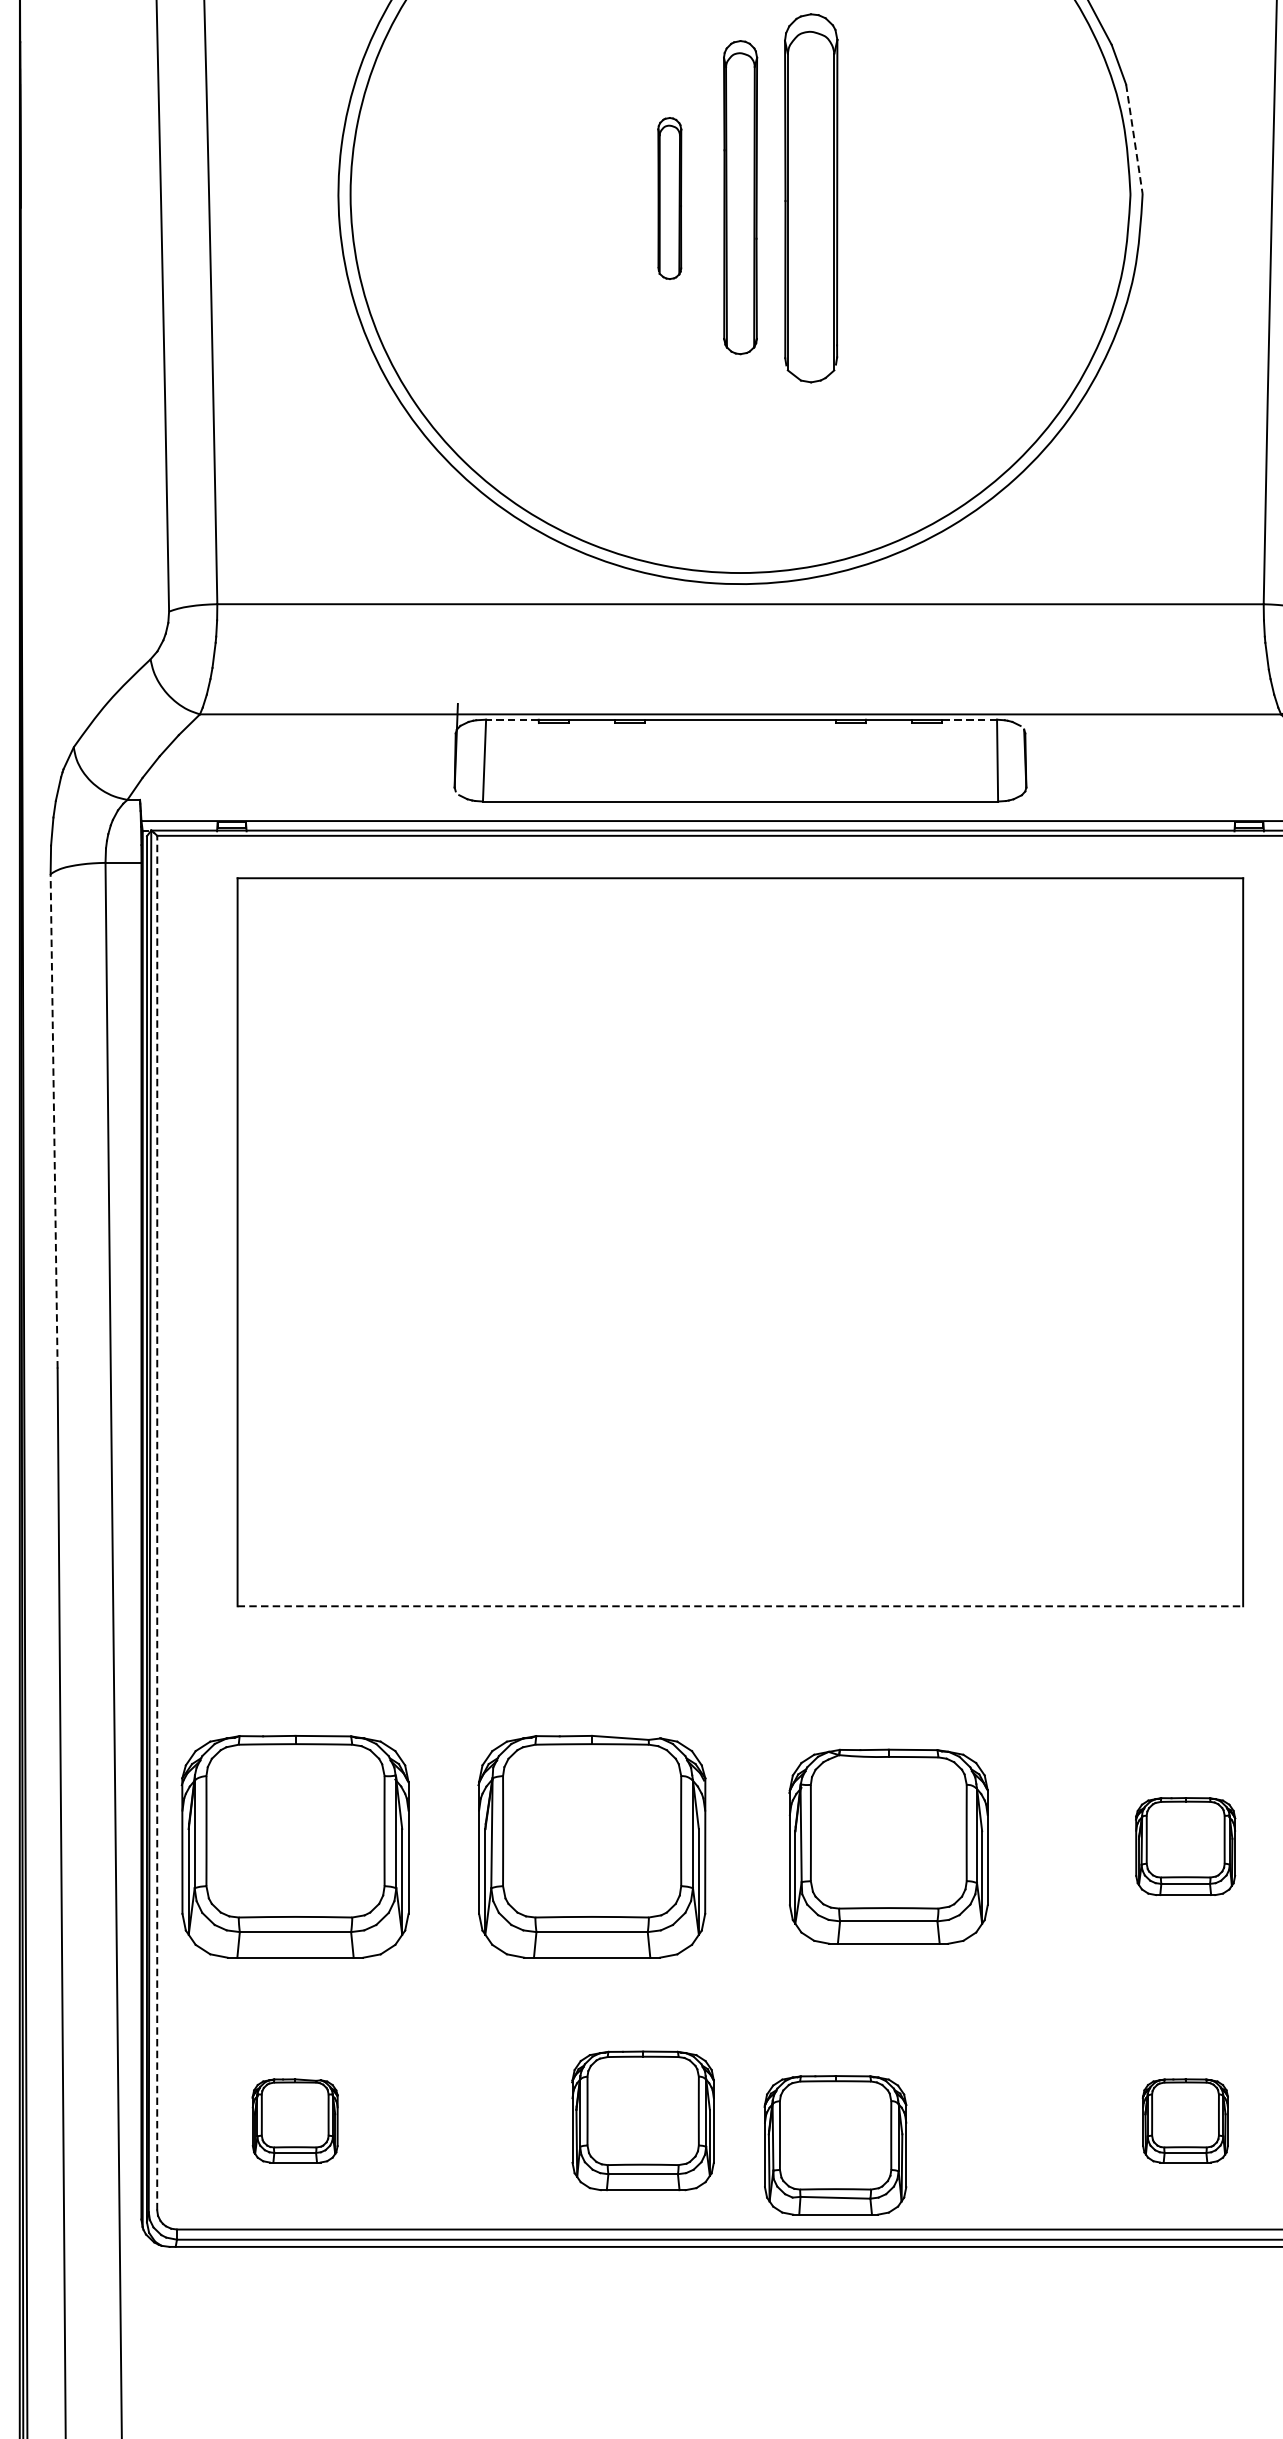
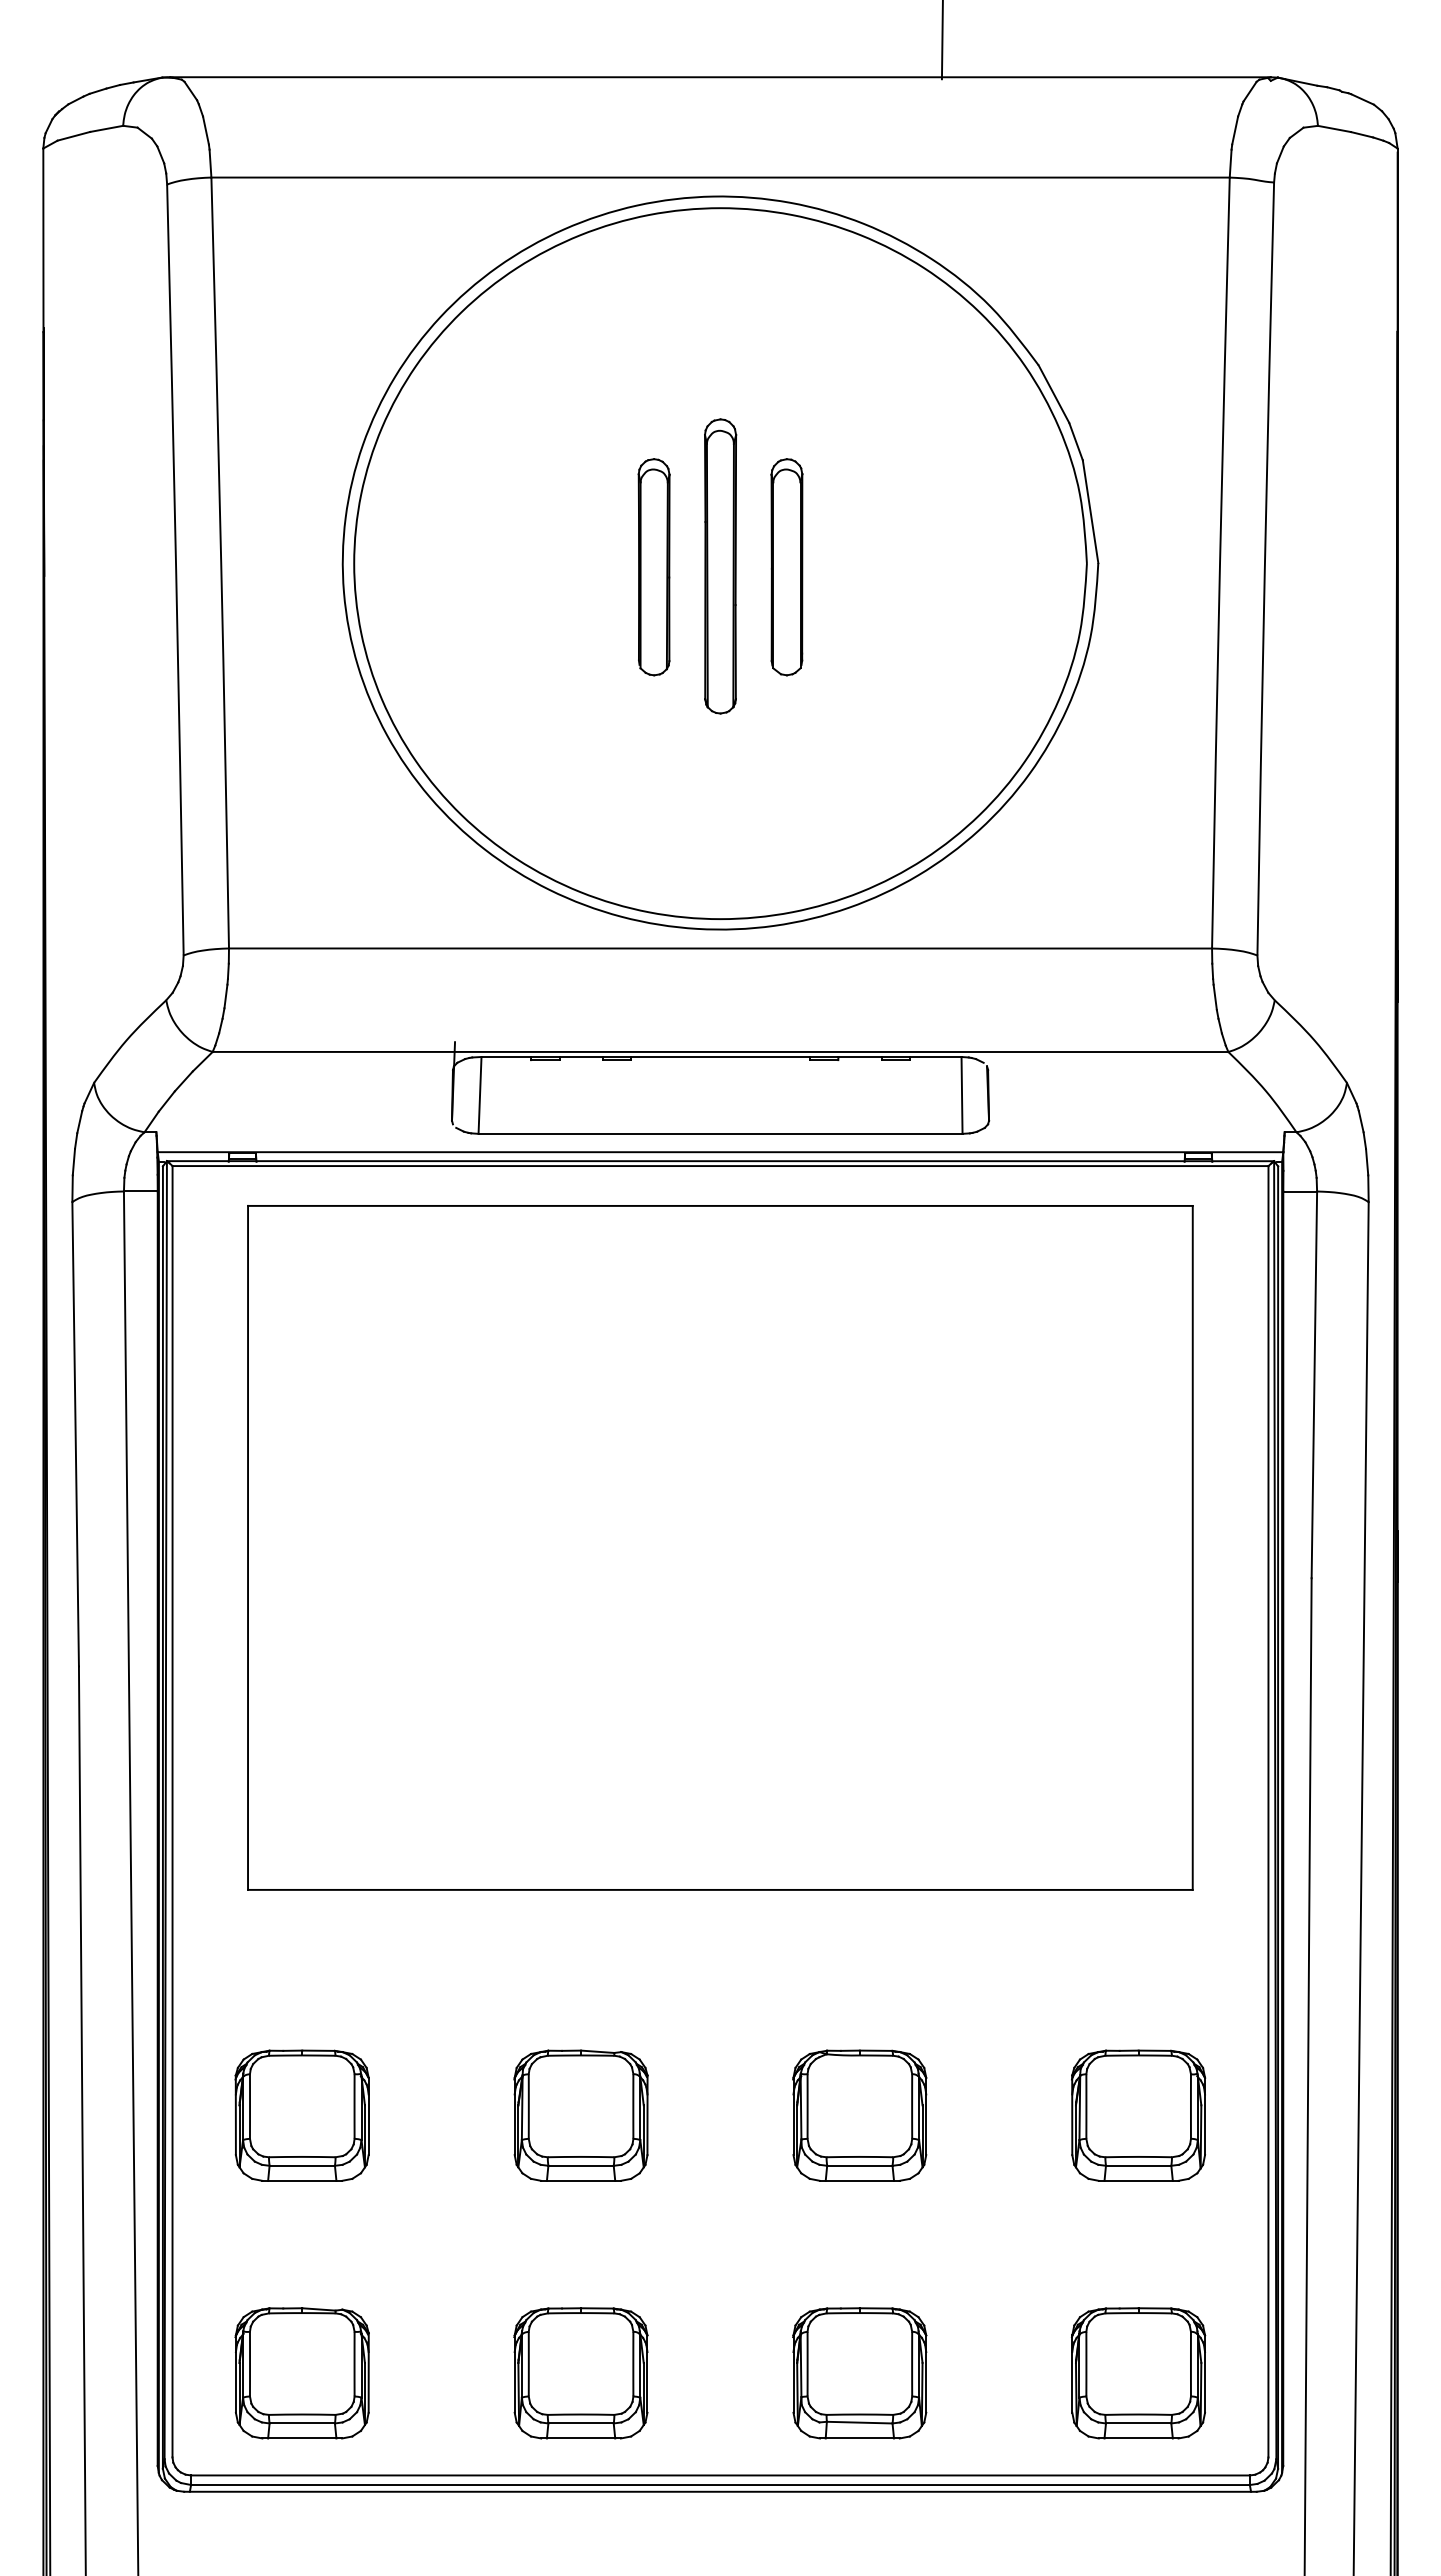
line: (1134, 139) -> (1090, 511), dashed -> solid
part: (669, 198) -> (653, 567), size x1.43
part: (810, 198) -> (786, 567), size x0.62
line: (512, 720) -> (506, 1057), dashed -> solid
line: (969, 720) -> (935, 1057), dashed -> solid
line: (53, 1120) -> (75, 1433), dashed -> solid
line: (157, 1522) -> (172, 1811), dashed -> solid
line: (740, 1605) -> (720, 1889), dashed -> solid
part: (294, 1846) -> (301, 2115), size x0.62
part: (591, 1846) -> (580, 2115), size x0.62
part: (888, 1846) -> (859, 2115), size x0.71
part: (1185, 1846) -> (1138, 2115), size x1.43
part: (294, 2121) -> (301, 2373), size x1.67
part: (642, 2121) -> (580, 2373), moved
part: (1185, 2121) -> (1138, 2373), size x1.67
part: (835, 2145) -> (859, 2373), moved

